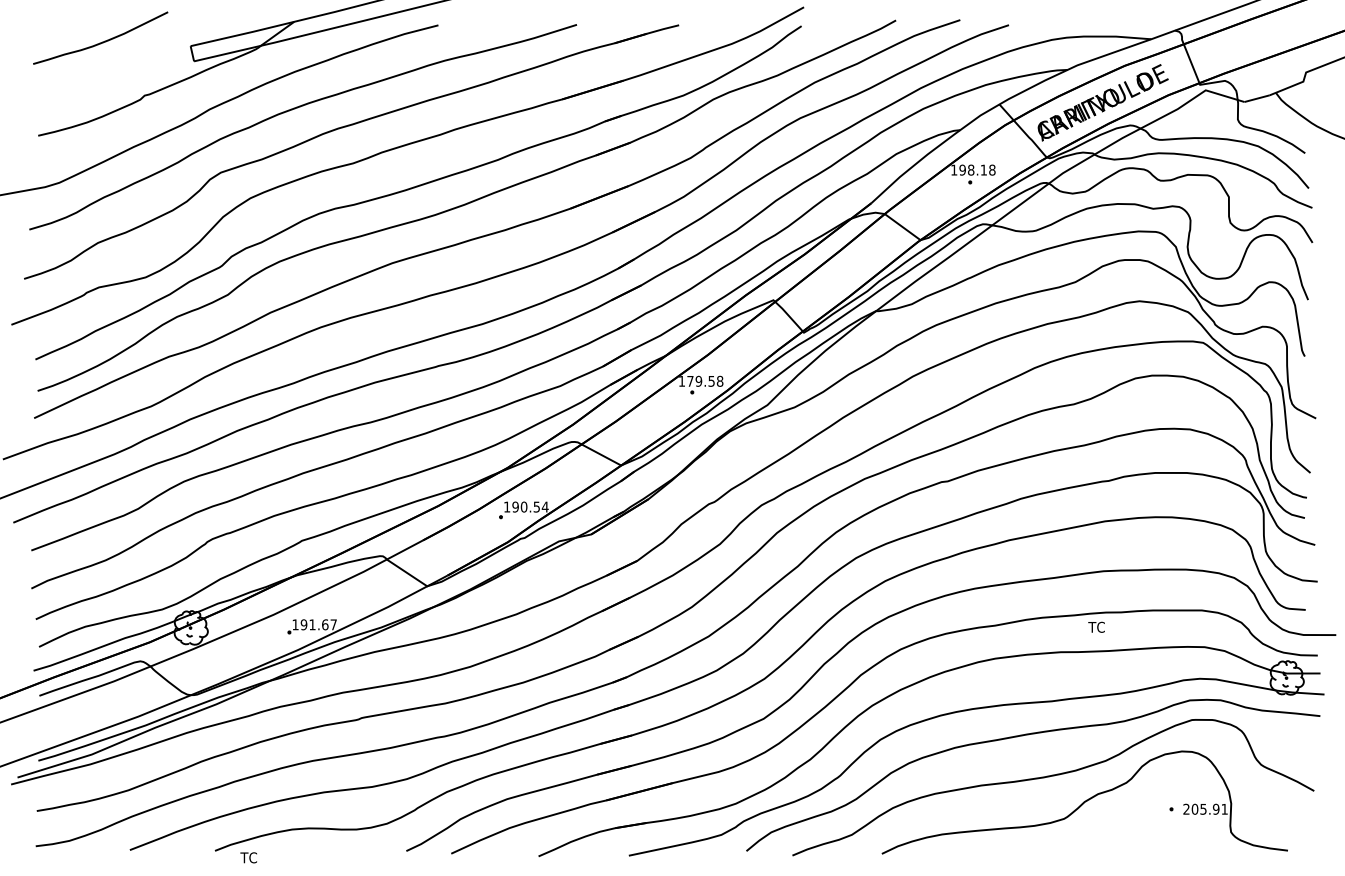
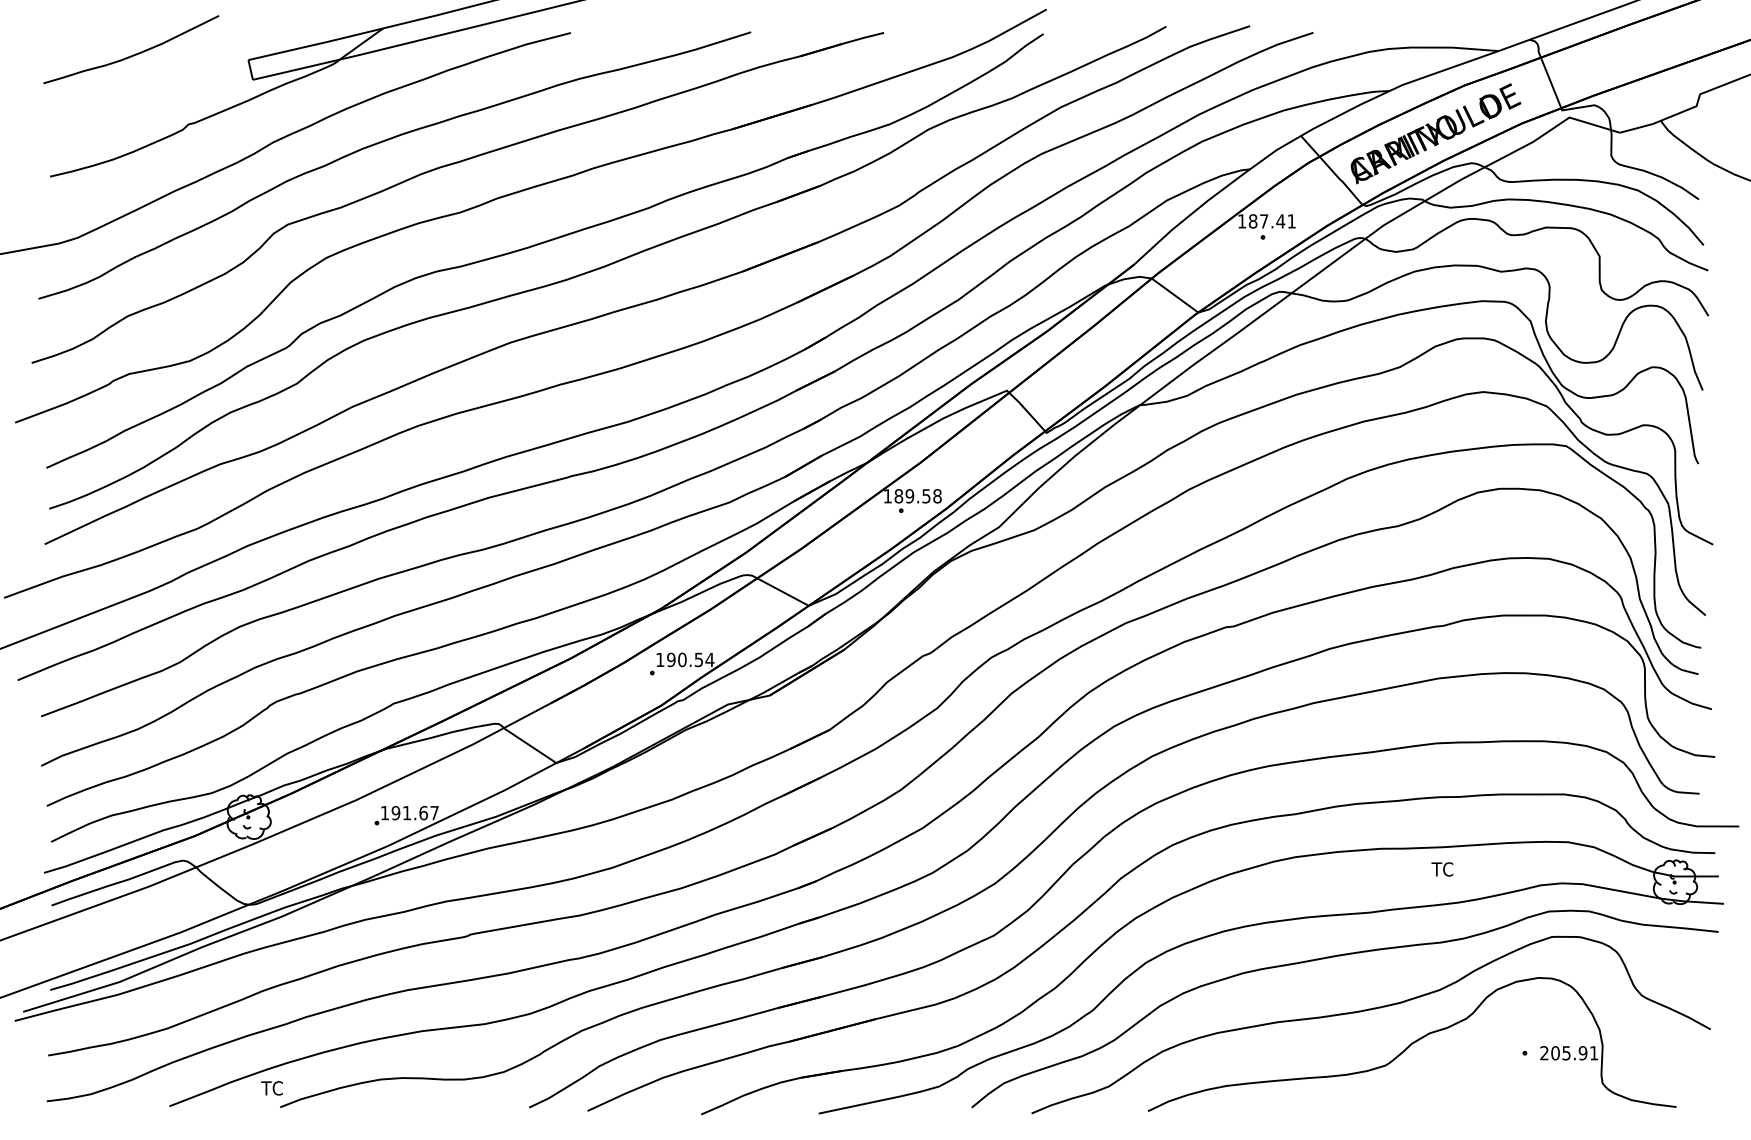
text: (977, 170) -> (1272, 221), 198.18 -> 187.41
text: (690, 381) -> (898, 496), 179.58 -> 189.58
text: (1096, 627) -> (1442, 869), moved
text: (248, 857) -> (271, 1088), moved

